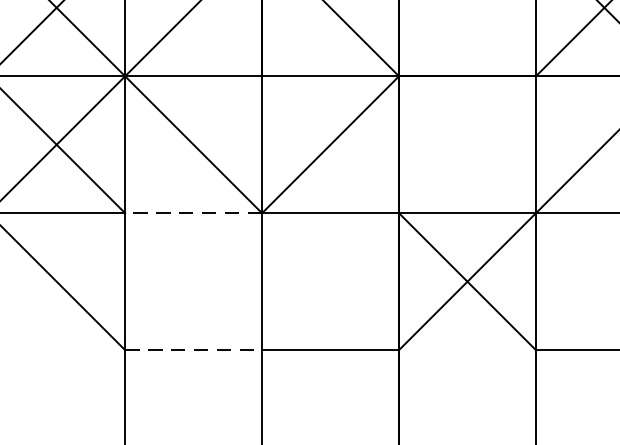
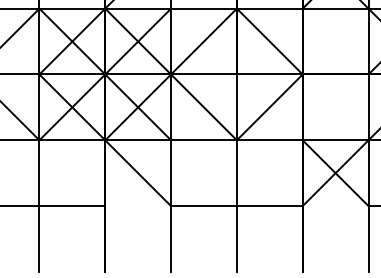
line: (192, 213) -> (203, 140), dashed -> solid
line: (192, 350) -> (203, 206), dashed -> solid

